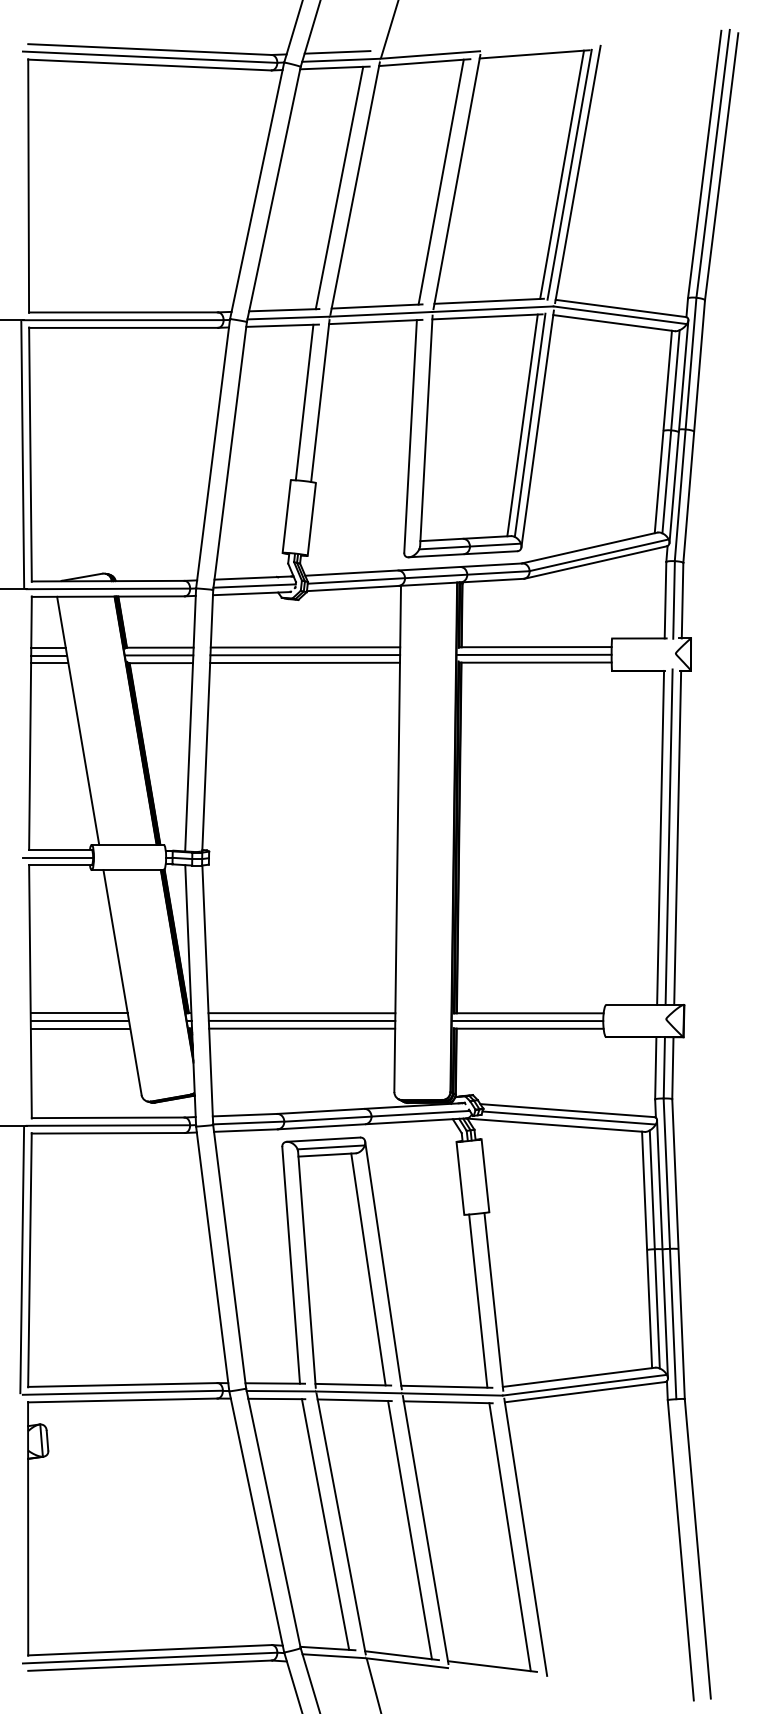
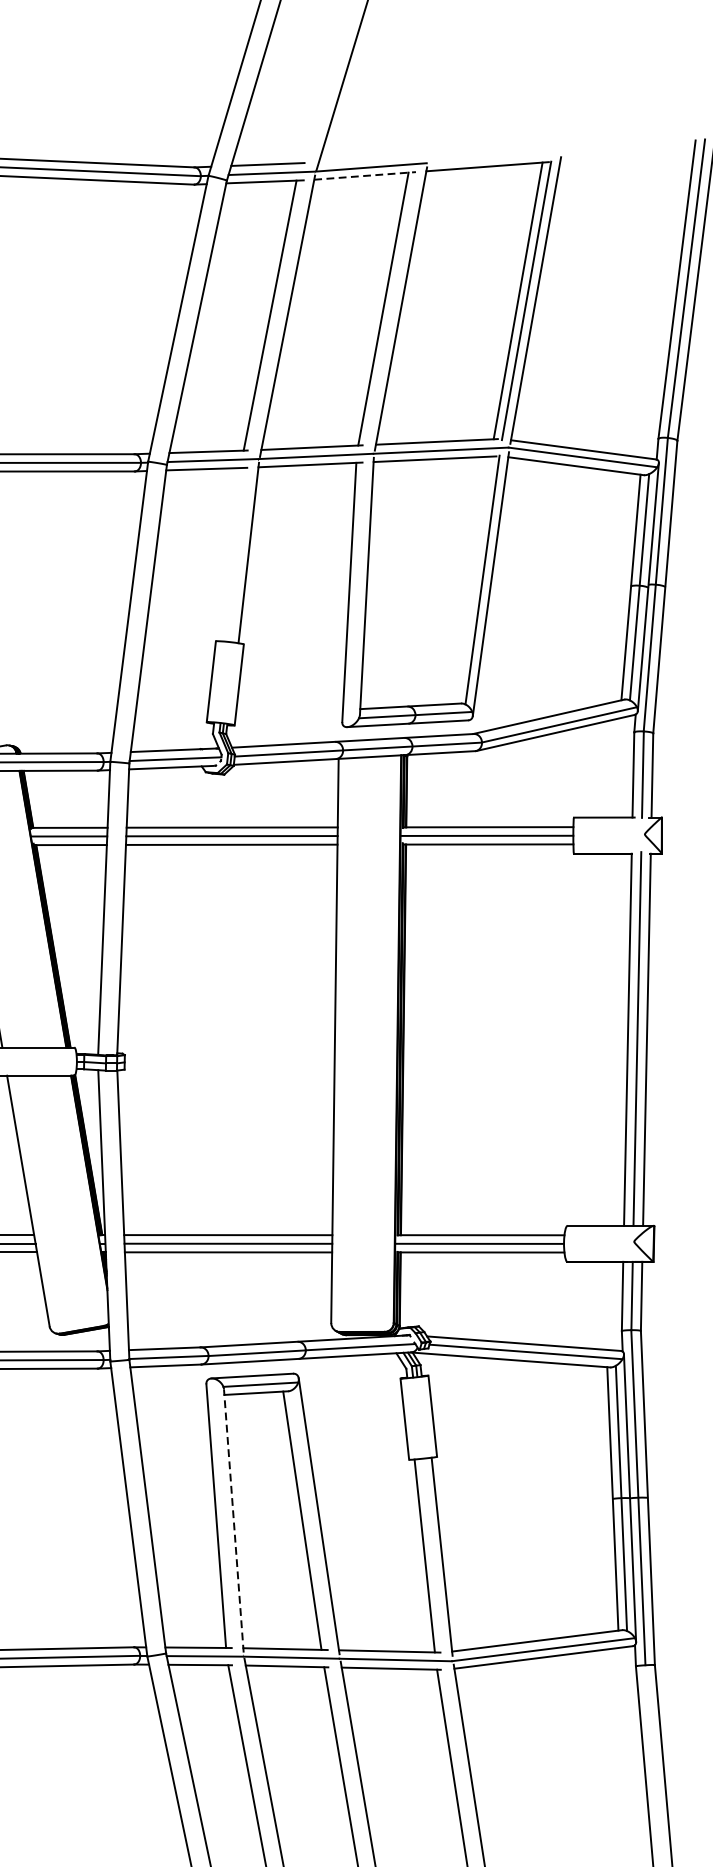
line: (424, 62) -> (364, 175), solid -> dashed
line: (304, 402) -> (231, 554), removed
line: (522, 425) -> (474, 580), removed
line: (306, 1269) -> (233, 1520), solid -> dashed

